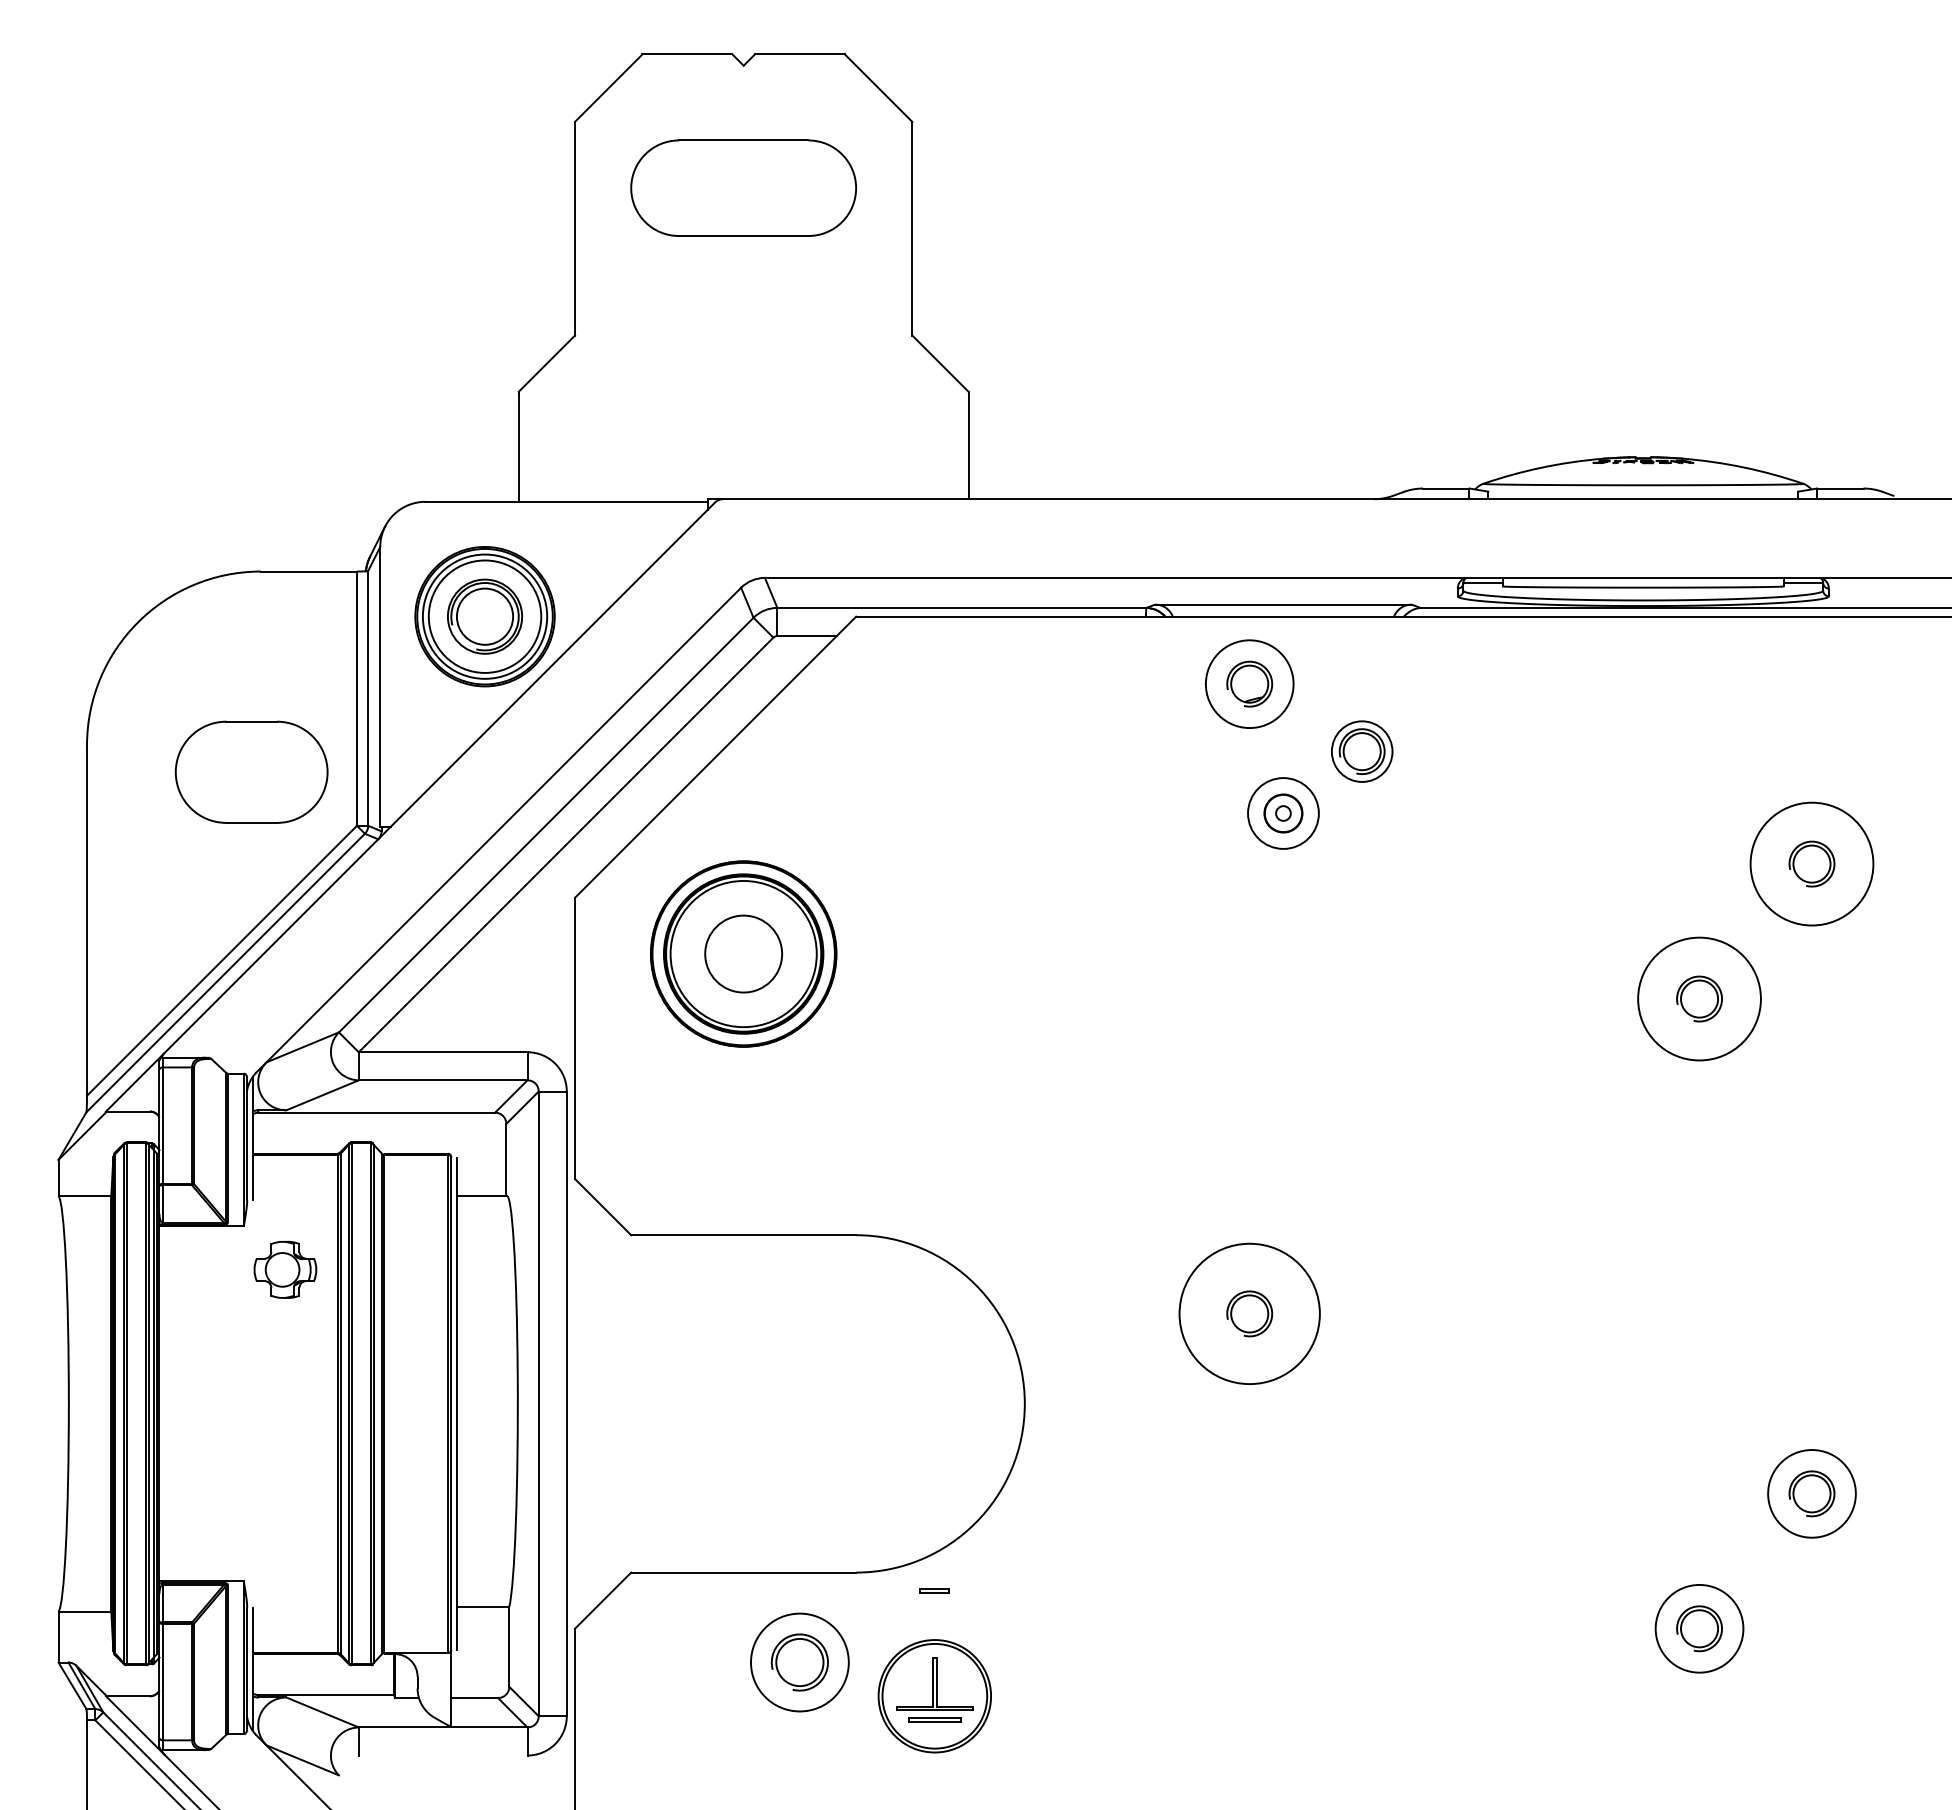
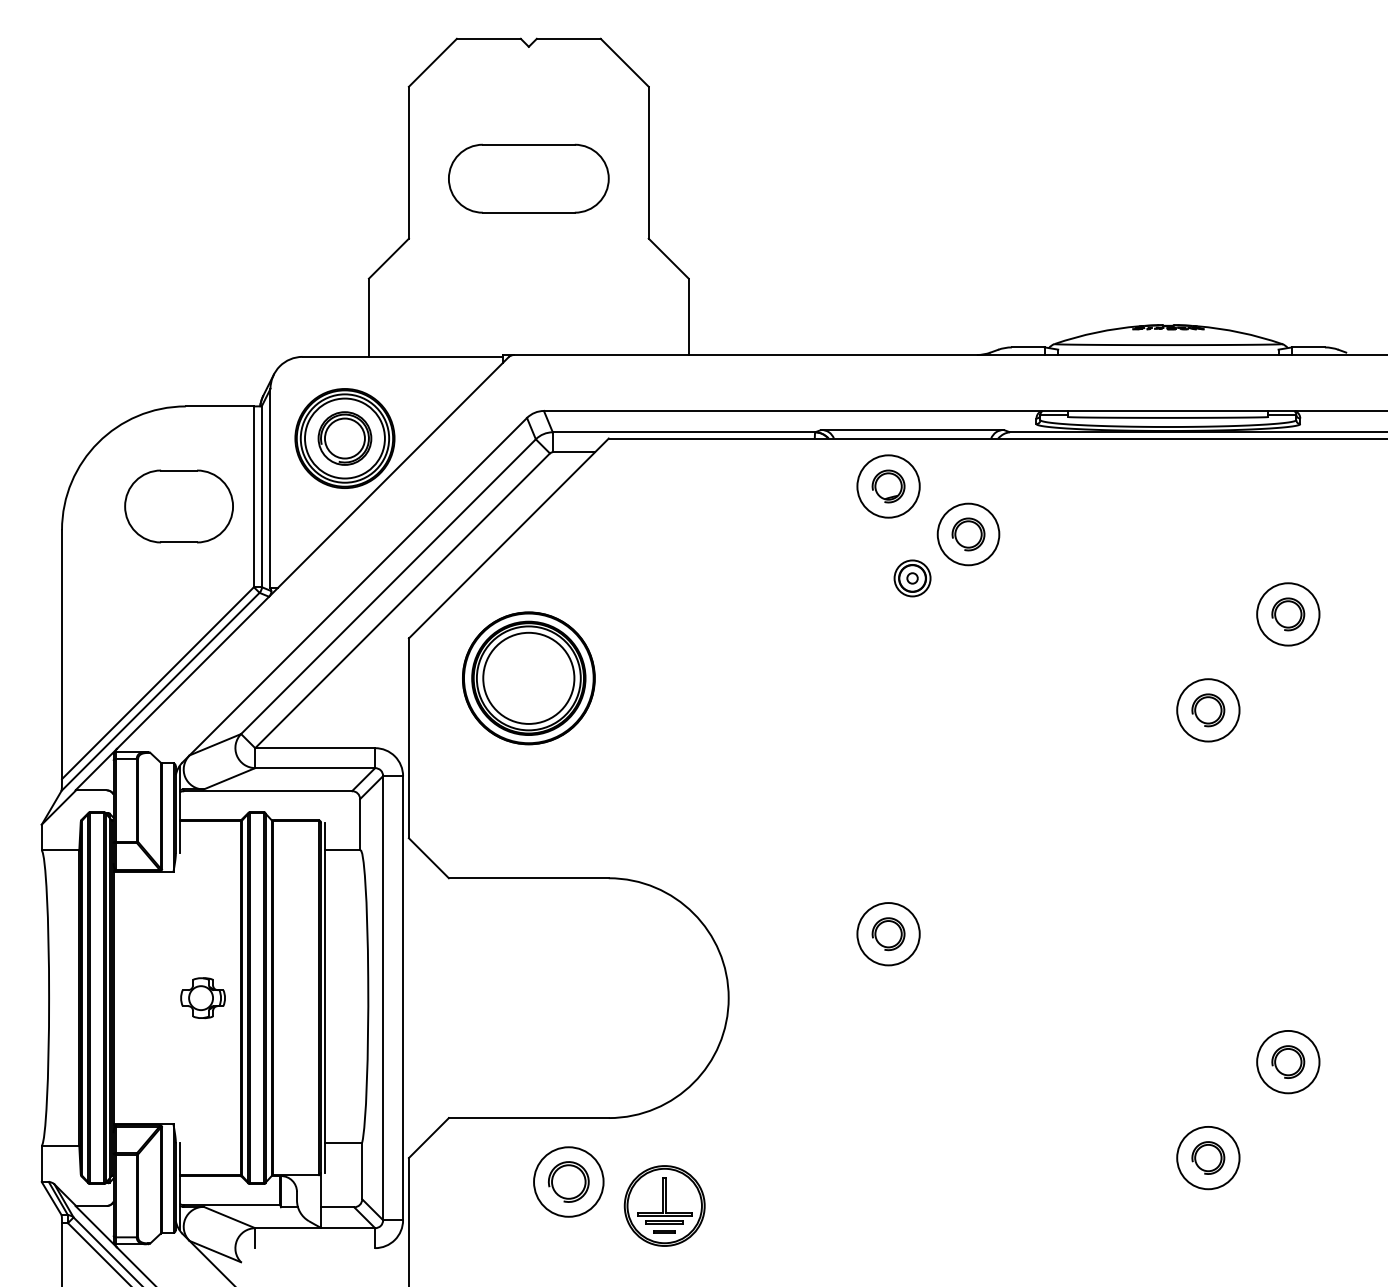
part: (743, 187) -> (528, 178), moved
circle: (1361, 751) -> (968, 534), size x1.43
part: (251, 771) -> (178, 505), moved
circle: (1283, 813) -> (912, 578), size x0.71
circle: (1811, 863) -> (1287, 613), size x0.71
circle: (743, 953) -> (528, 677), size x1.67
circle: (1699, 998) -> (1208, 709), size x0.71
part: (285, 1269) -> (203, 997), moved
circle: (1249, 1313) -> (888, 933), size x0.62
part: (934, 1590) -> (664, 1231), moved

